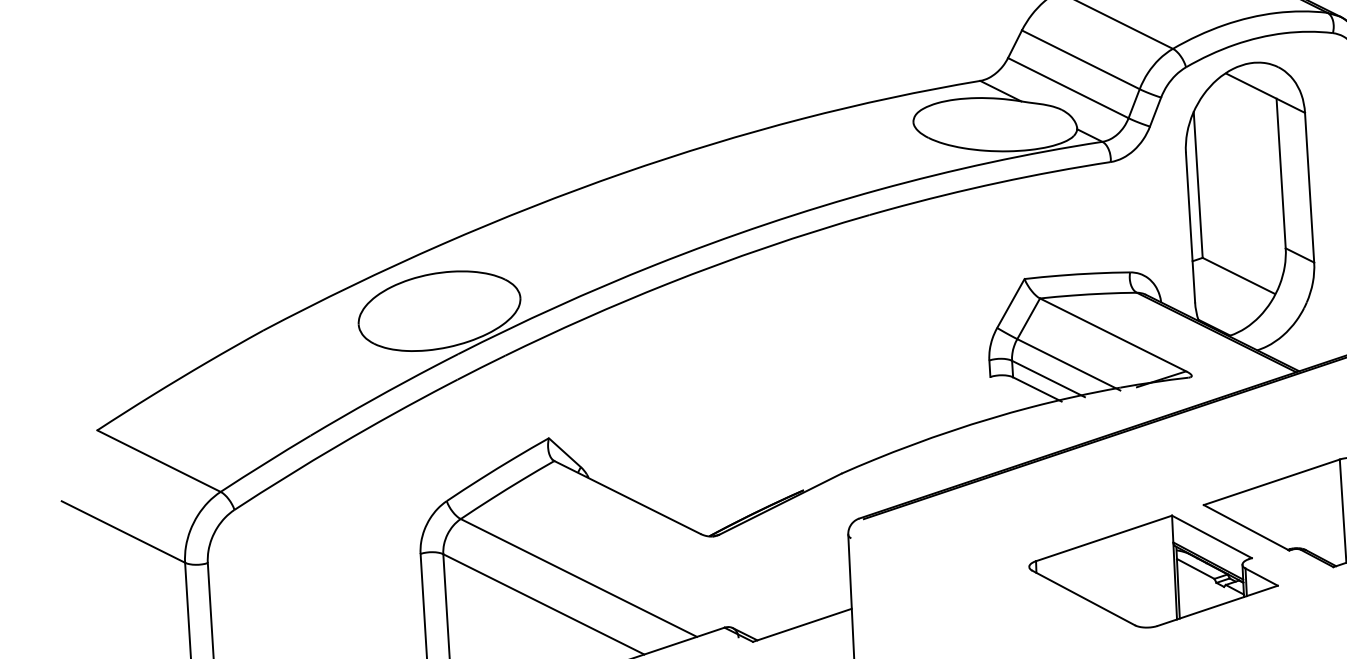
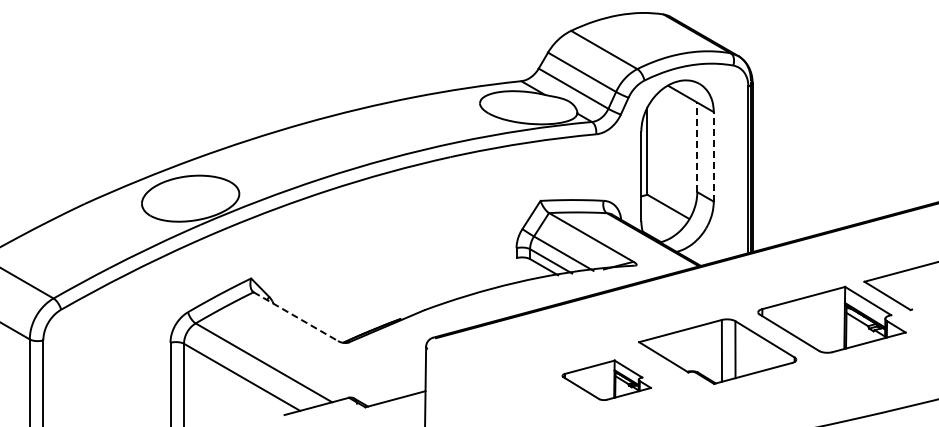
line: (1281, 173) -> (697, 147), solid -> dashed
line: (1309, 187) -> (713, 156), solid -> dashed
line: (626, 497) -> (295, 316), solid -> dashed
part: (1153, 572) -> (606, 380), size x0.6

